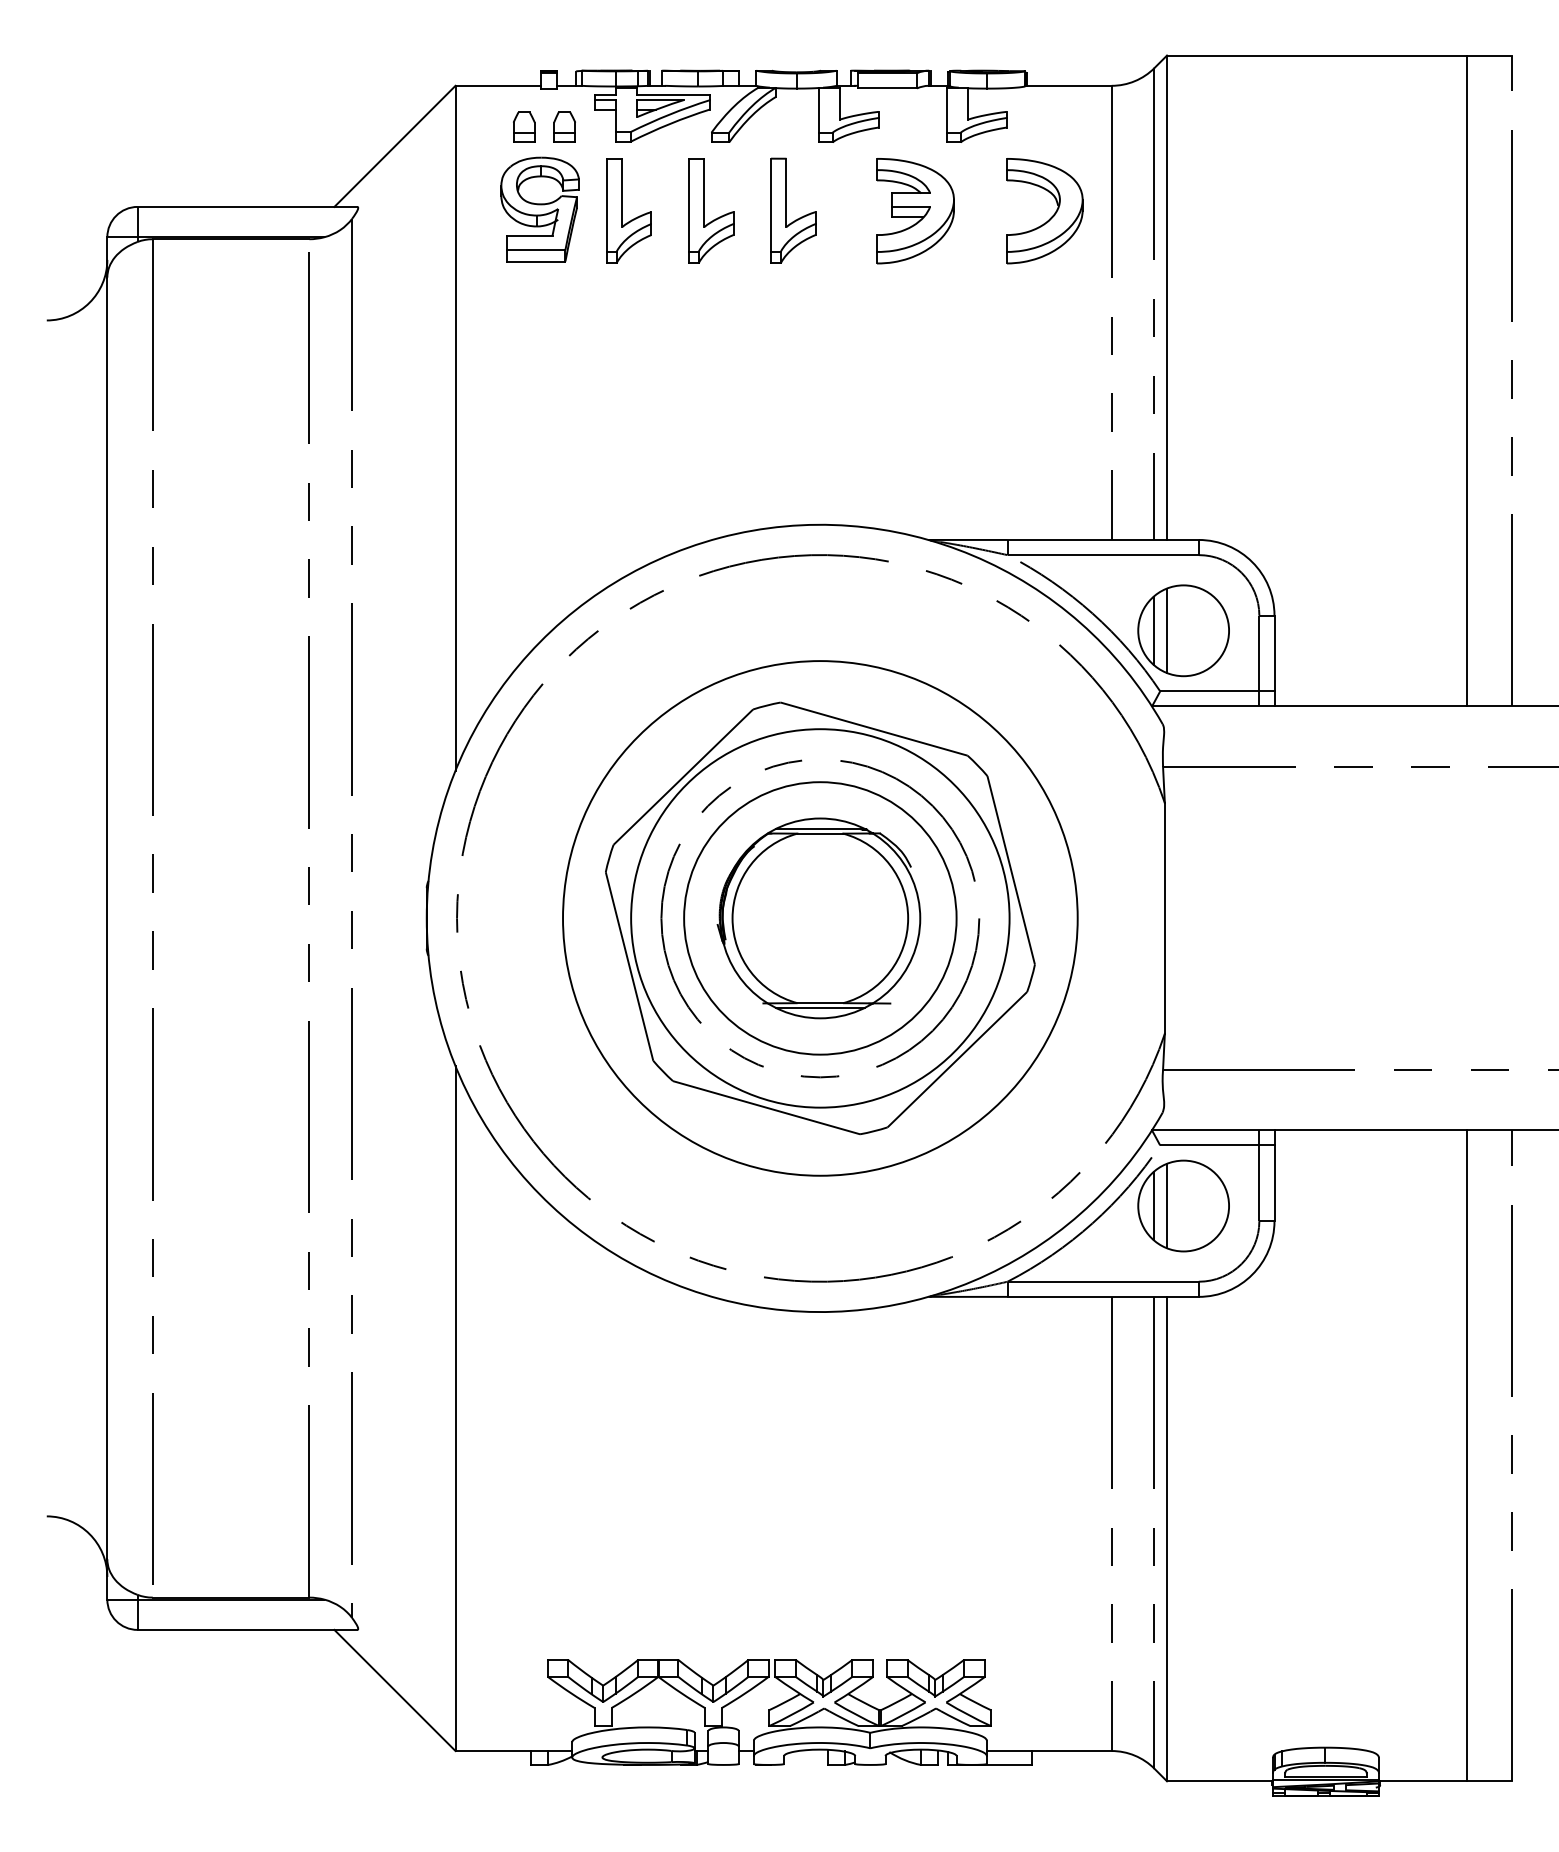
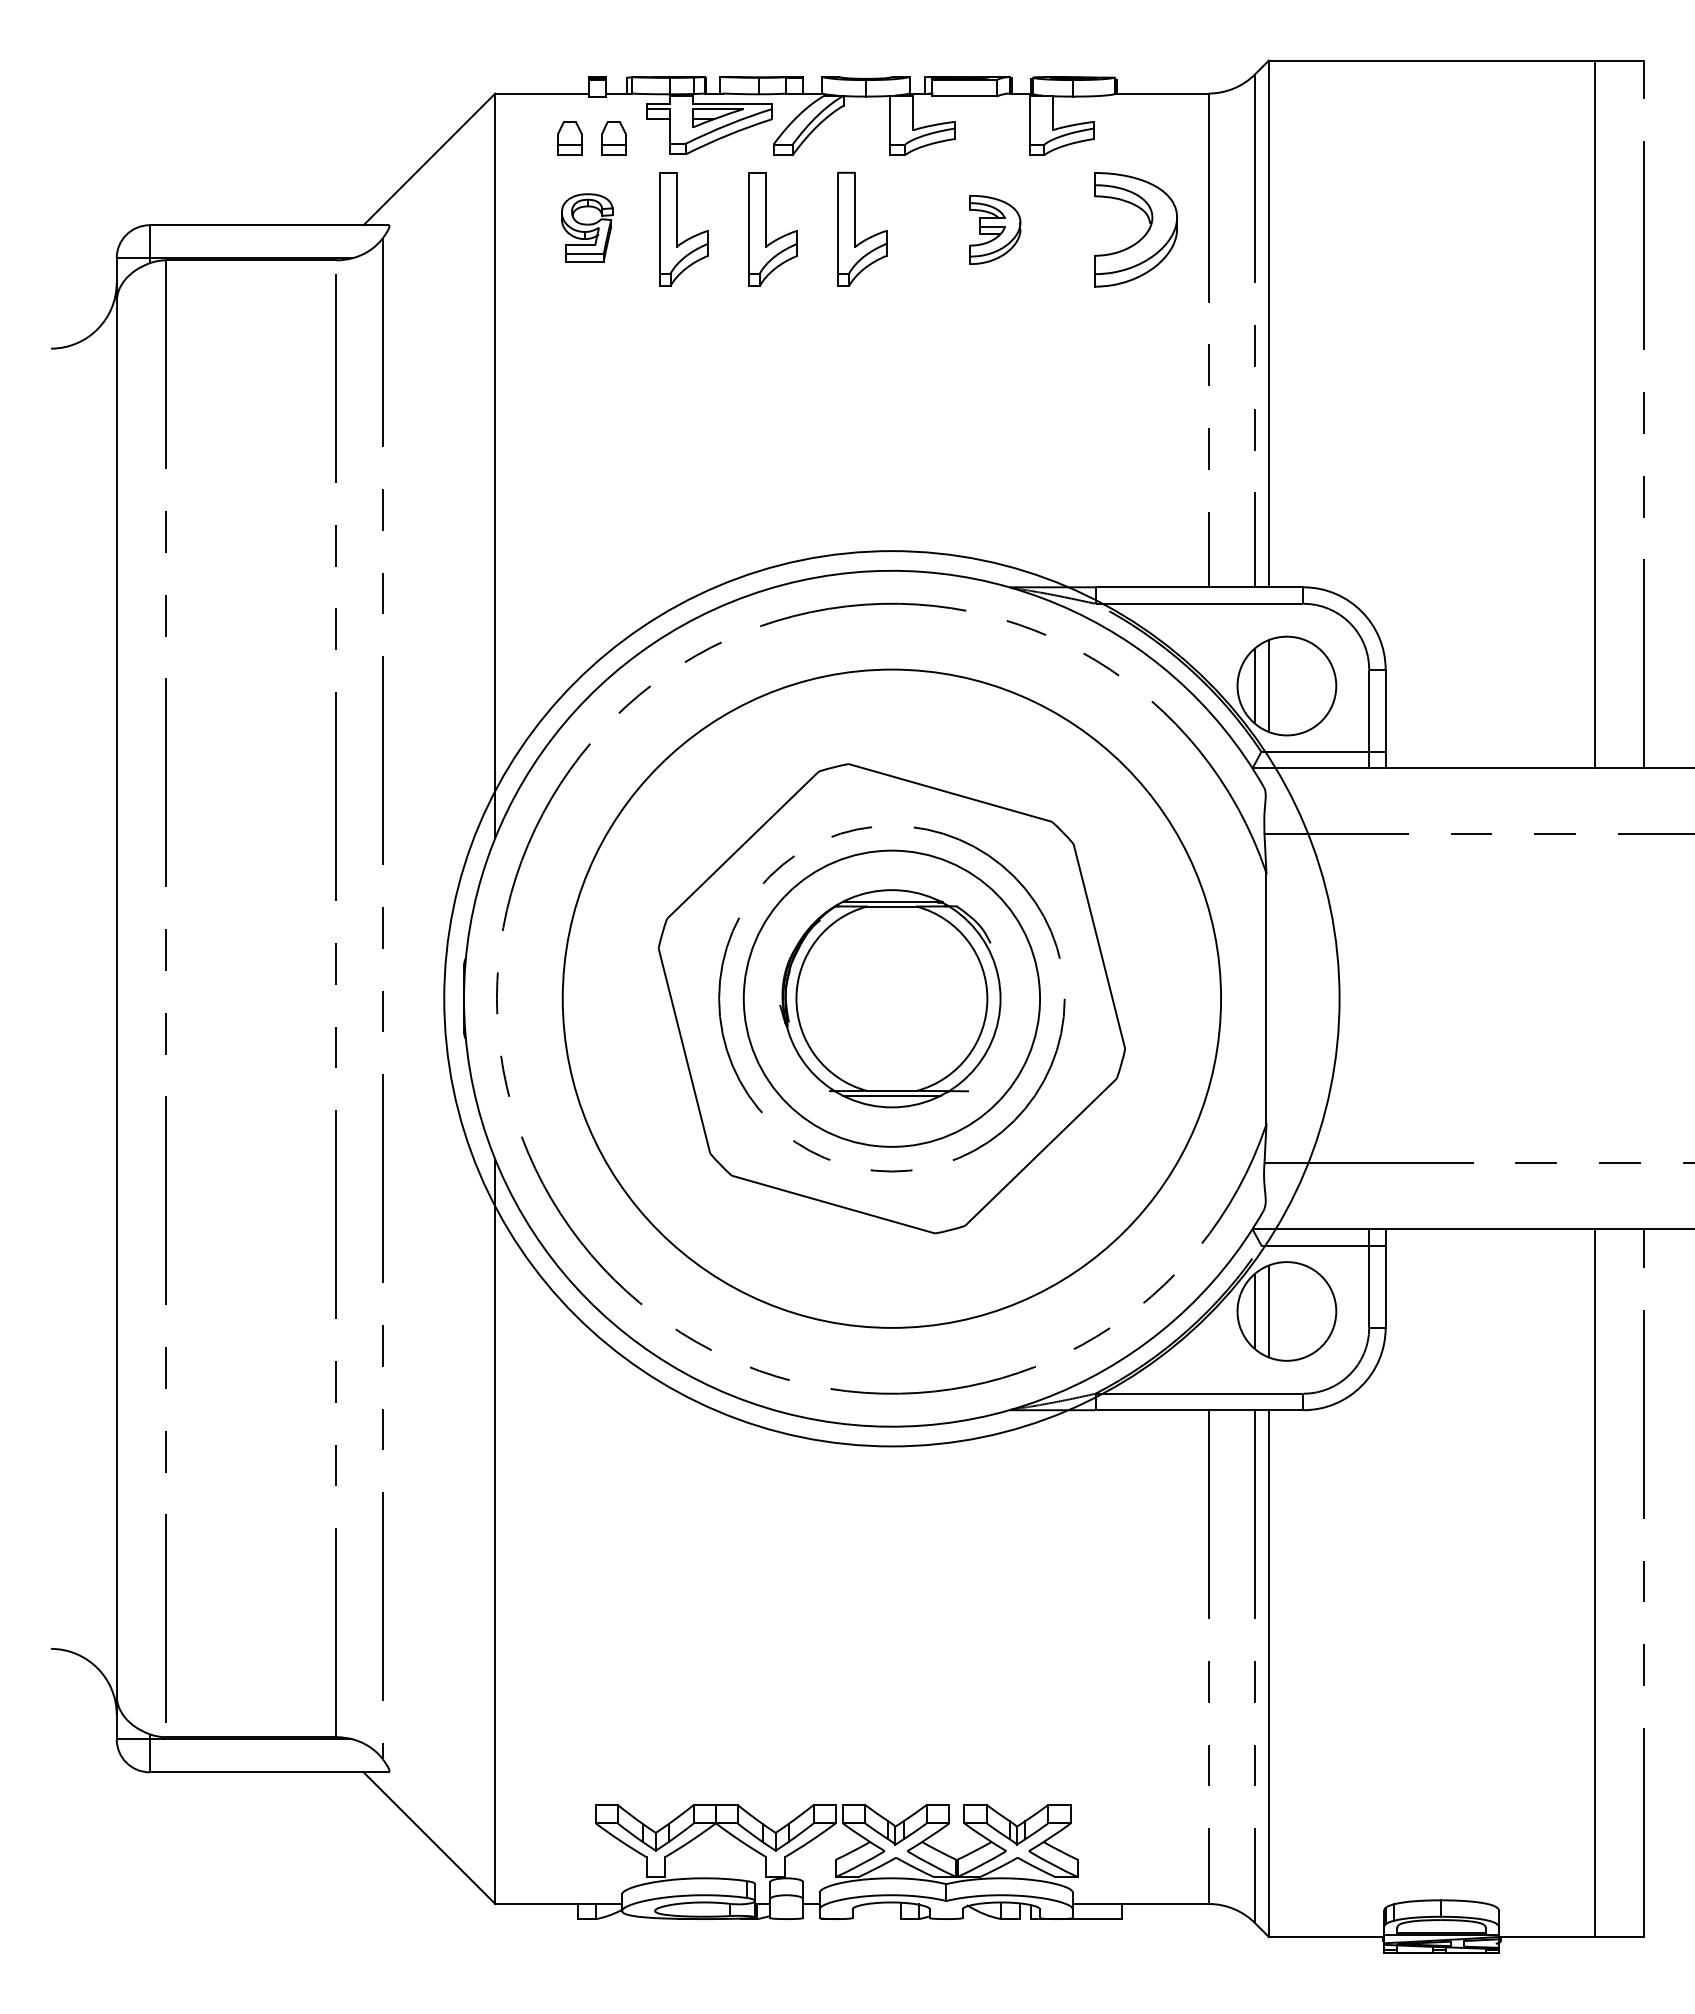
part: (539, 209) -> (586, 228), size x0.6
part: (915, 211) -> (995, 230), size x0.6
circle: (820, 918) -> (892, 998), size x1.6
circle: (820, 918) -> (892, 998), size x1.6

